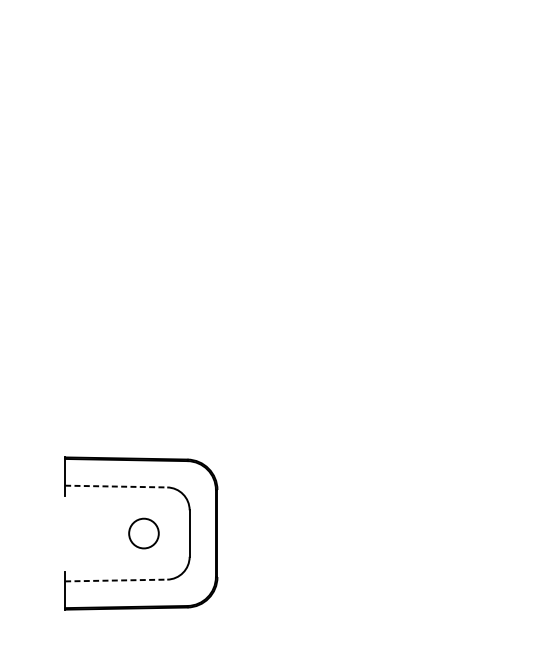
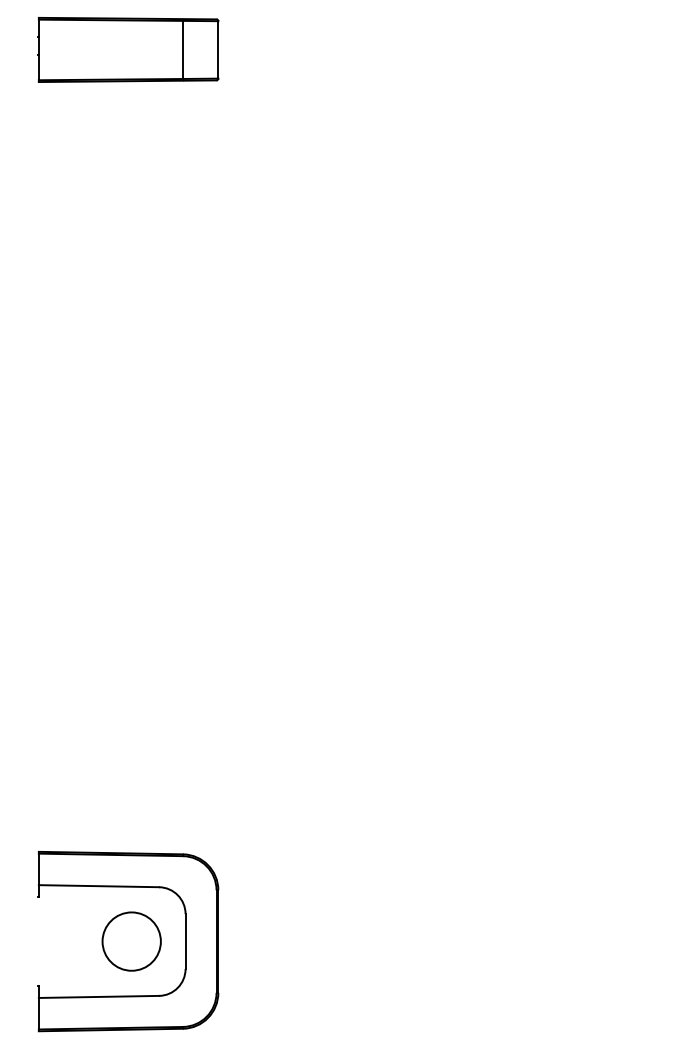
line: (116, 486) -> (99, 886), dashed -> solid
circle: (143, 533) -> (131, 941), size x1.67
line: (116, 580) -> (99, 996), dashed -> solid

